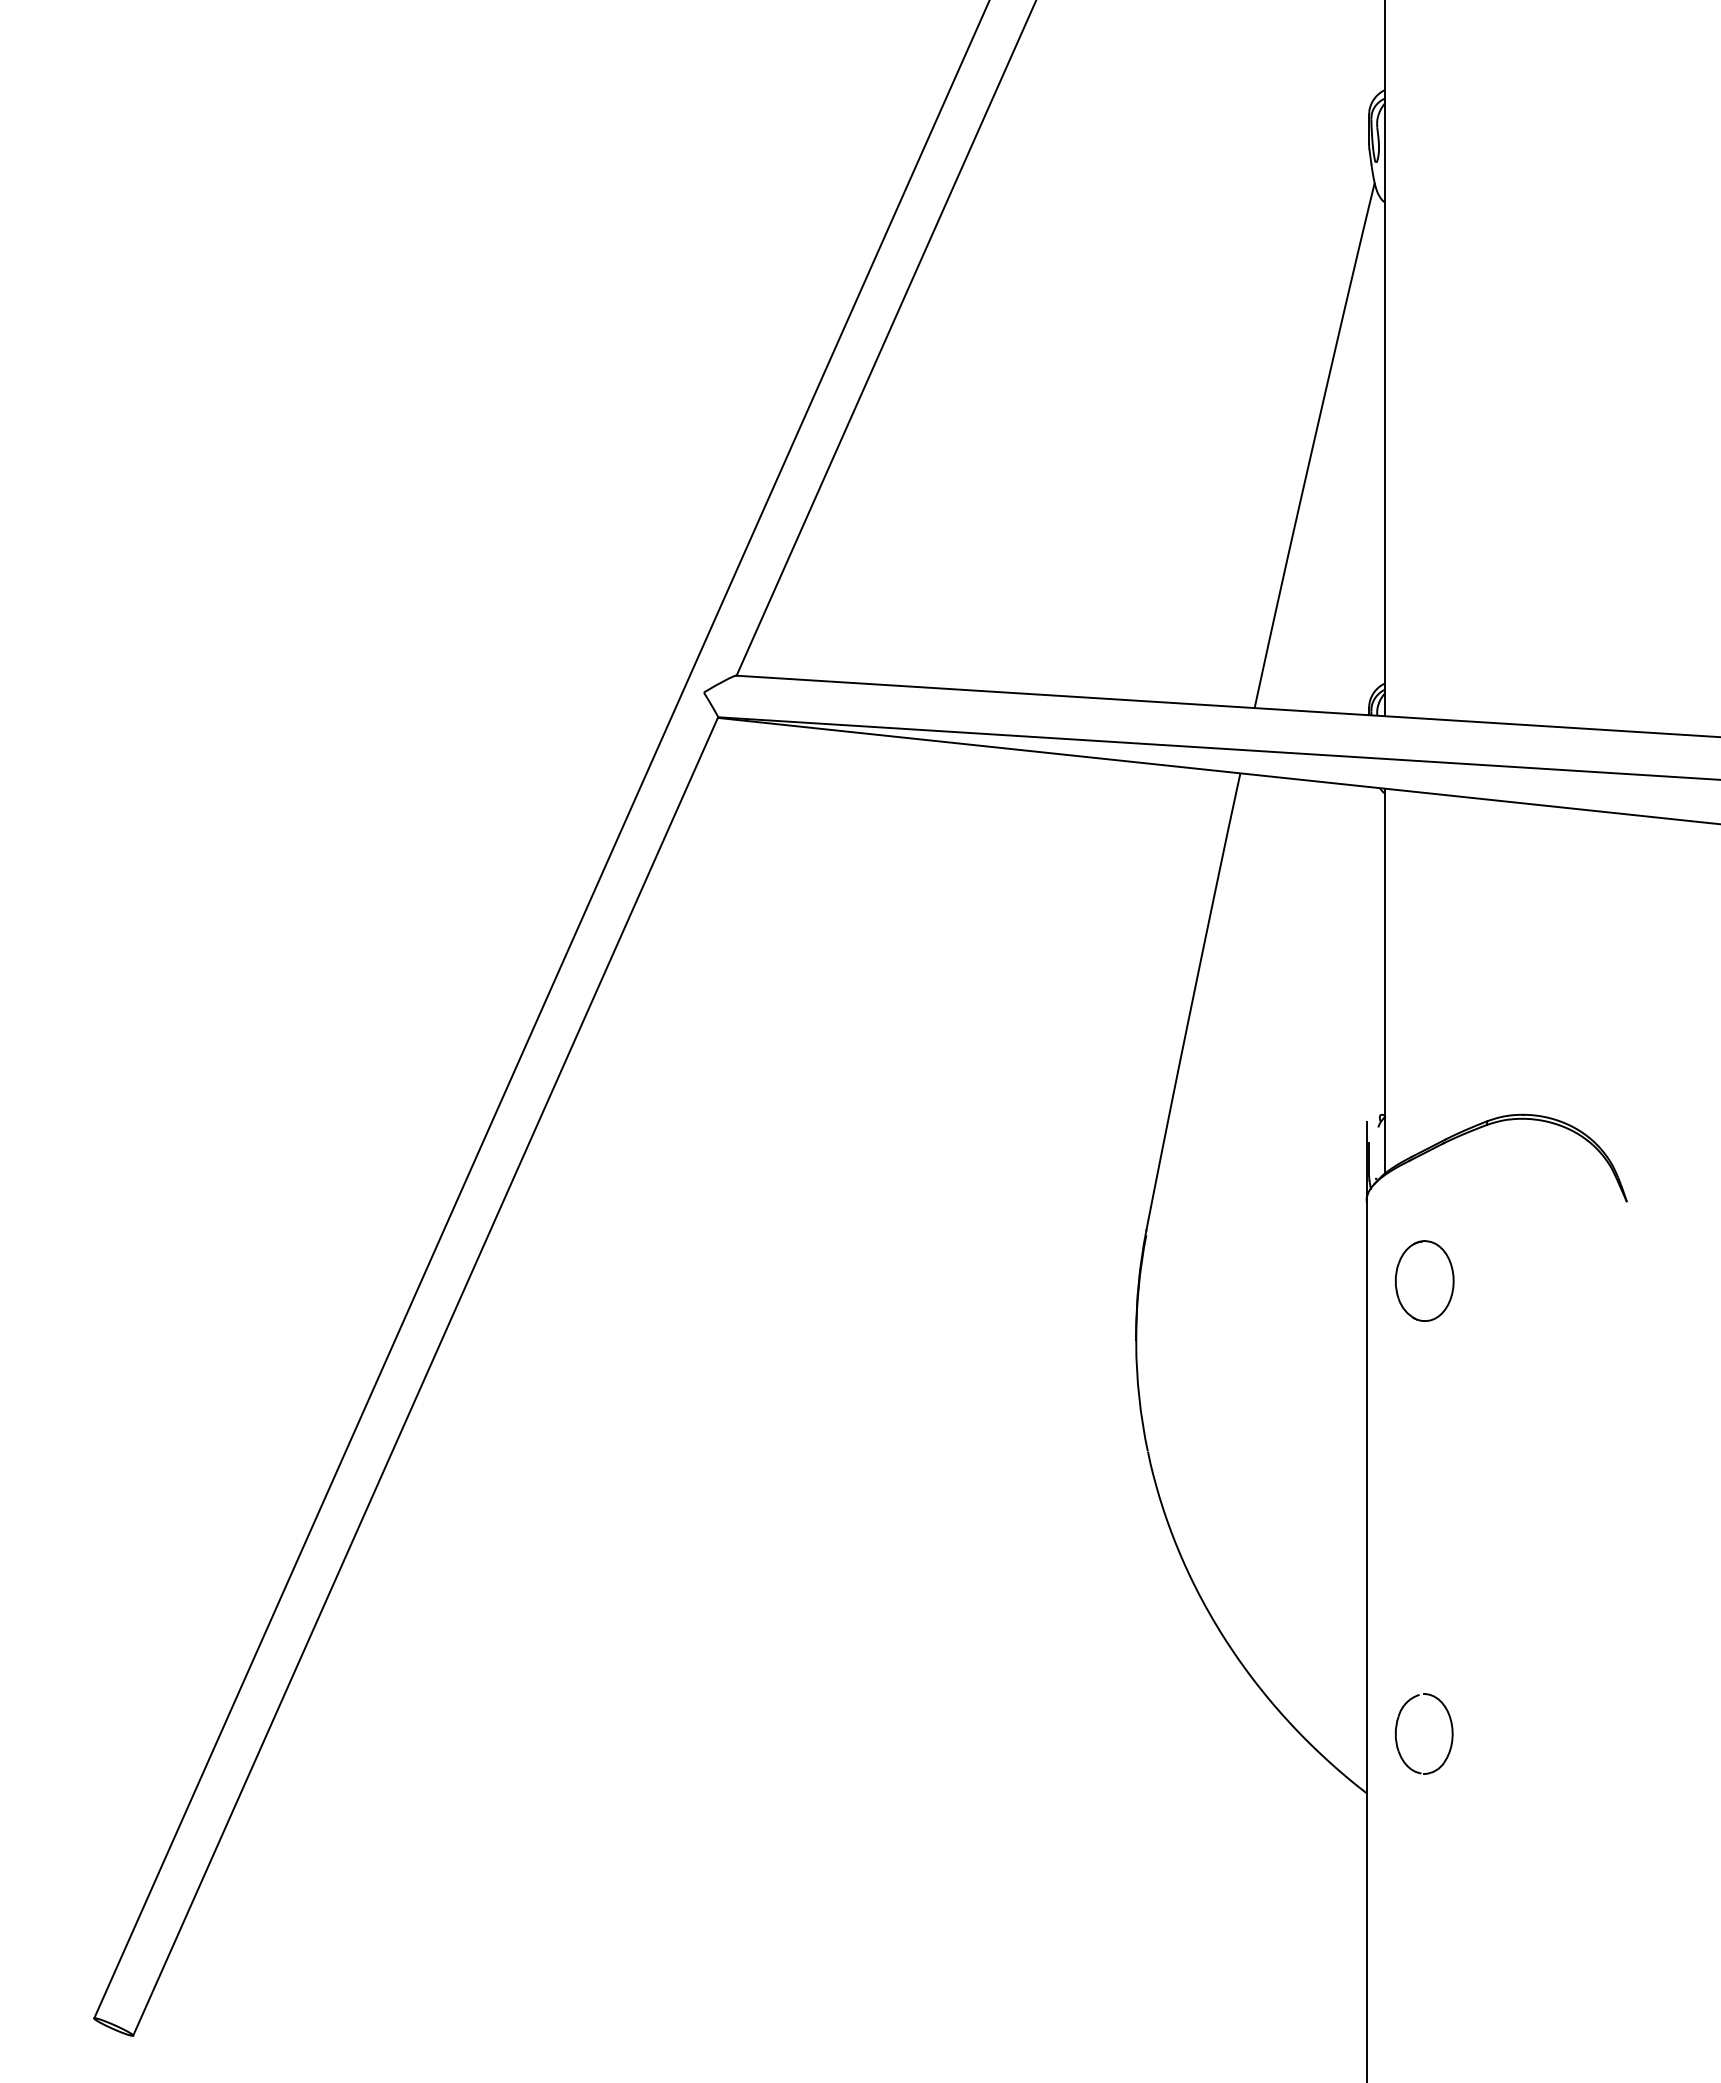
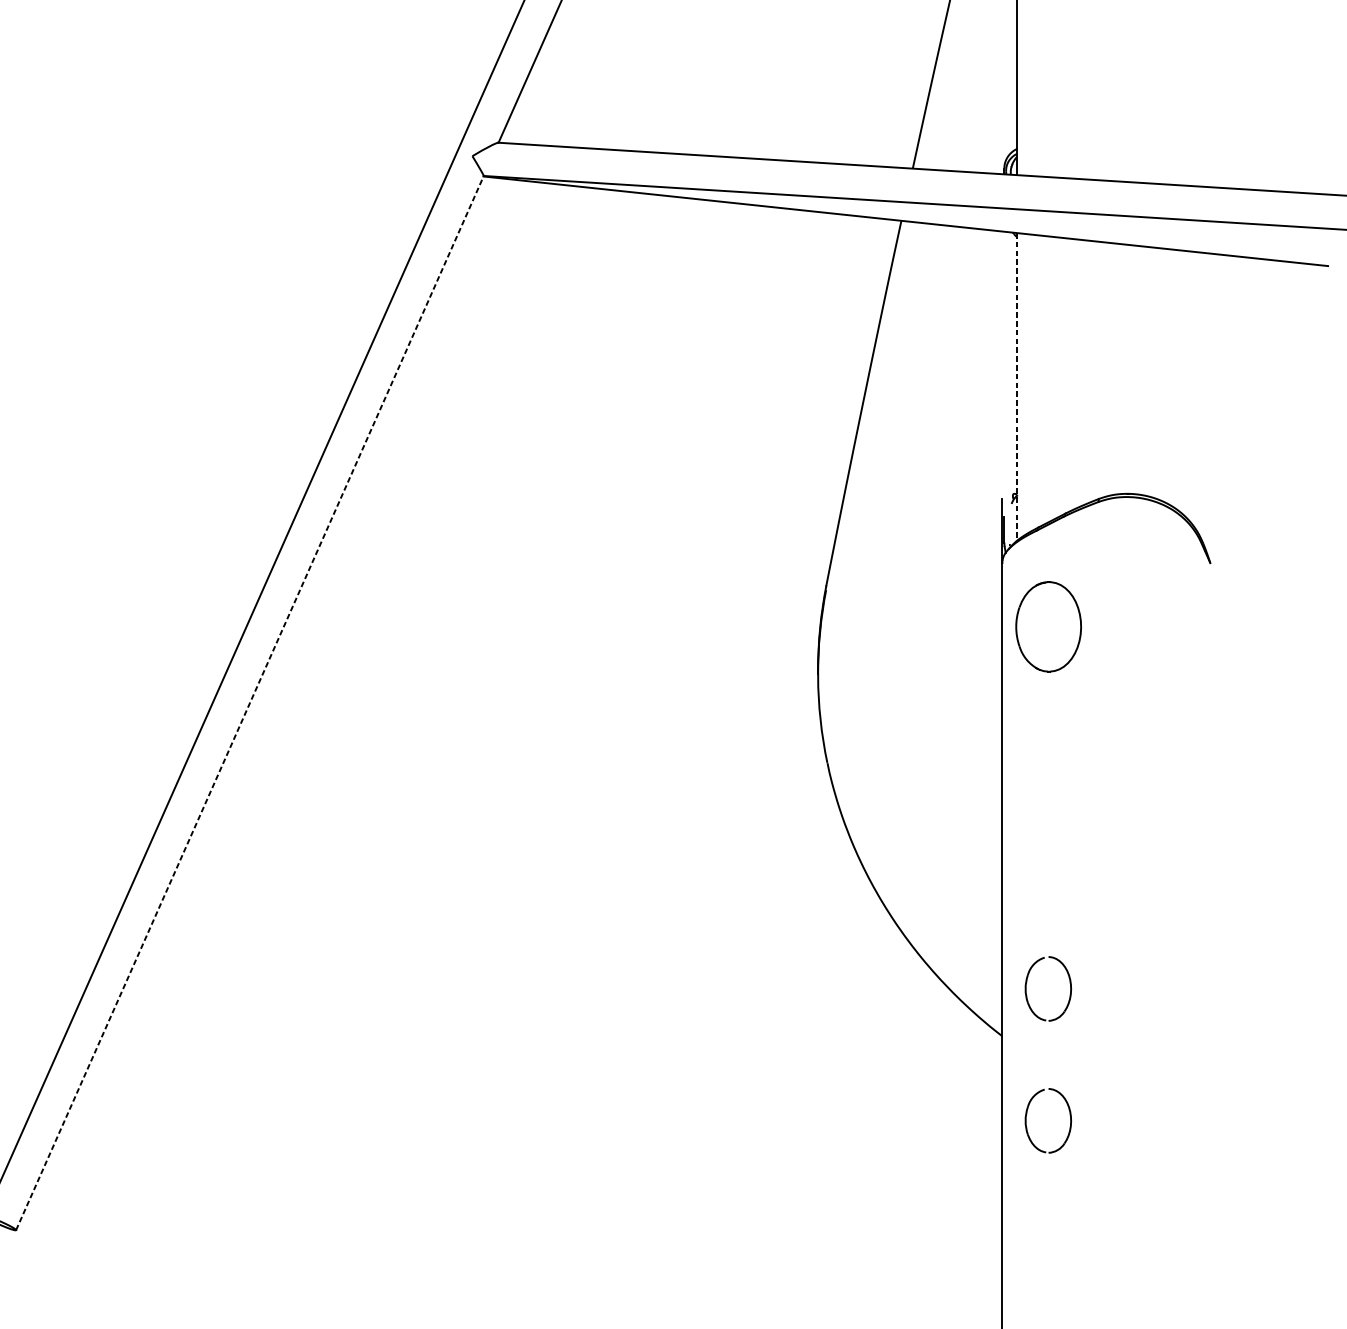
line: (1385, 981) -> (1017, 387), solid -> dashed
part: (1424, 1280) -> (1048, 626), size x1.4
line: (425, 1376) -> (249, 703), solid -> dashed
part: (1451, 1898) -> (1070, 1120), added

